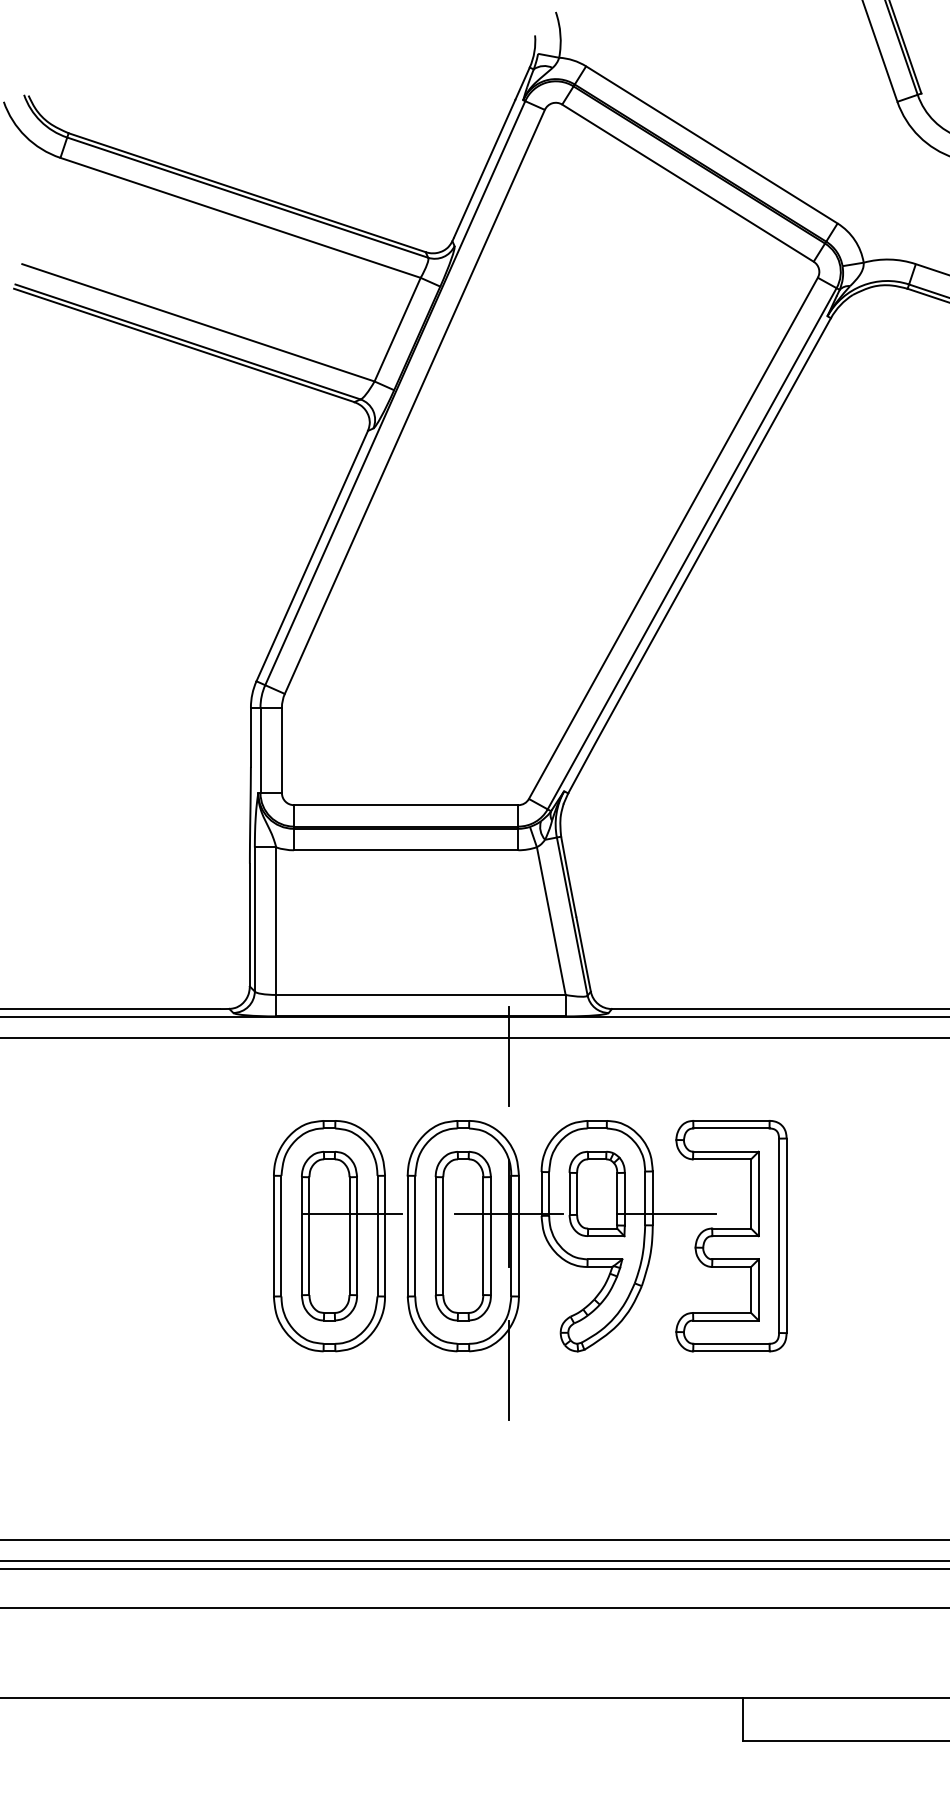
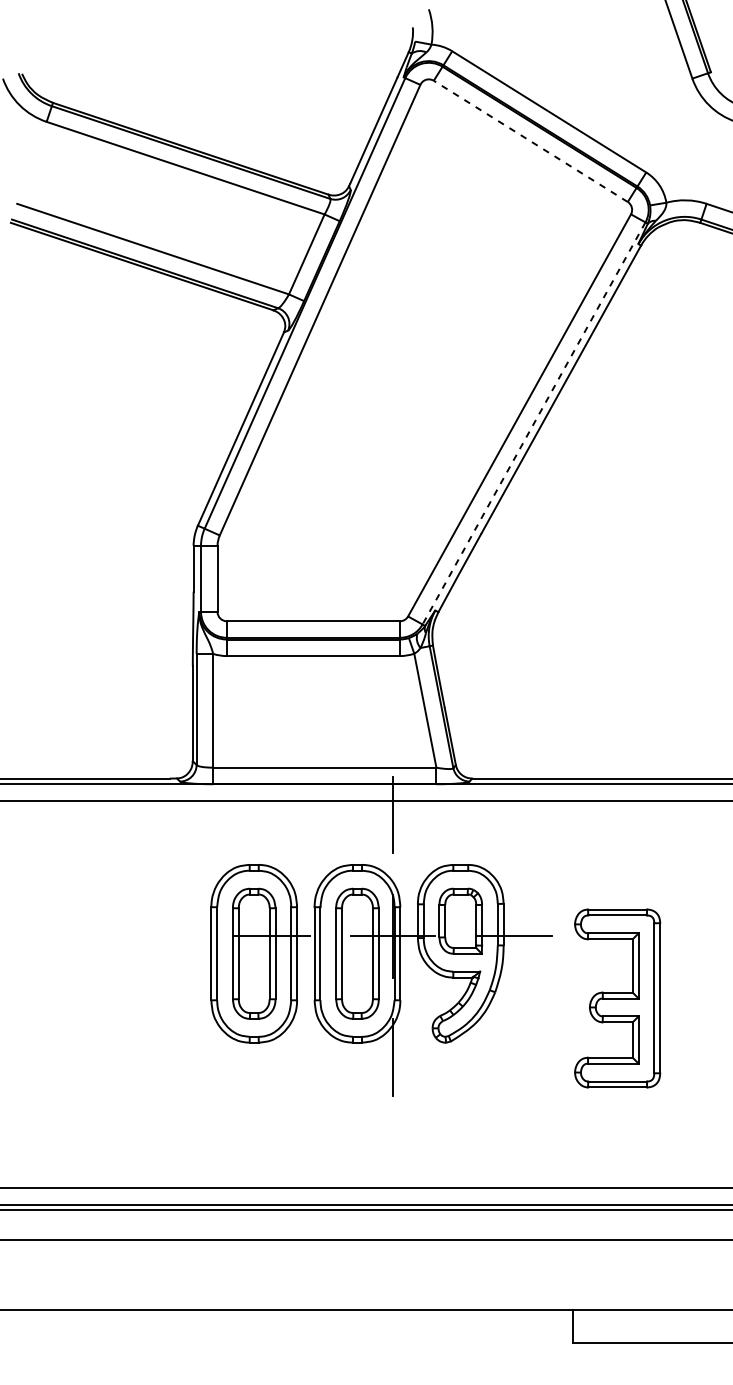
line: (687, 182) -> (530, 140), solid -> dashed
line: (692, 548) -> (534, 423), solid -> dashed
part: (731, 1236) -> (617, 998), moved

